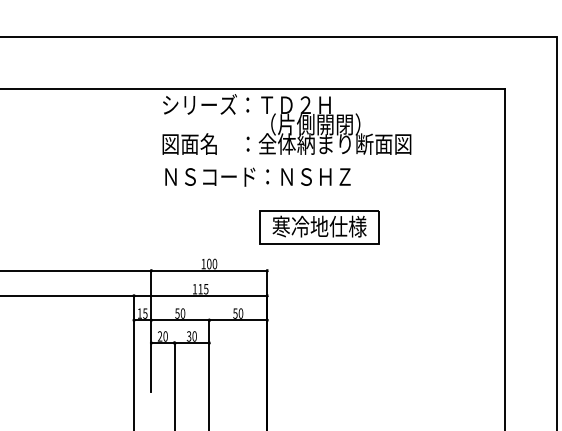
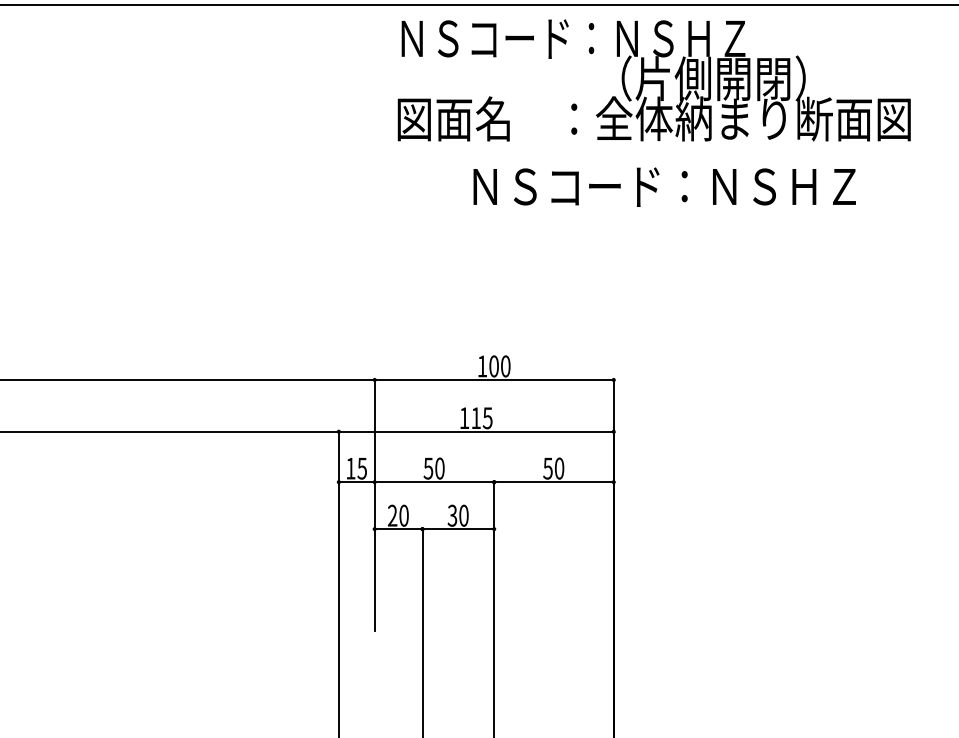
text: (247, 104) -> (572, 37), シリーズ：ＴＤ２Ｈ -> ＮＳコード：ＮＳＨＺ
text: (257, 176) -> (663, 185), moved
part: (319, 227) -> (721, 291), removed

